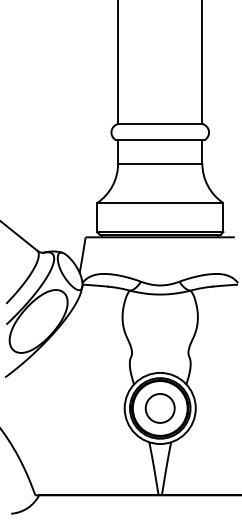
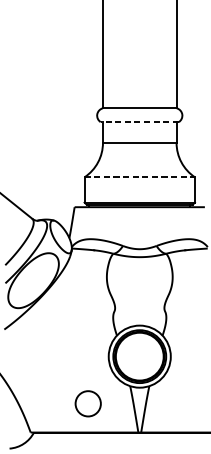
line: (160, 139) -> (139, 121), solid -> dashed
line: (160, 203) -> (139, 177), solid -> dashed
circle: (159, 408) -> (87, 403), moved

